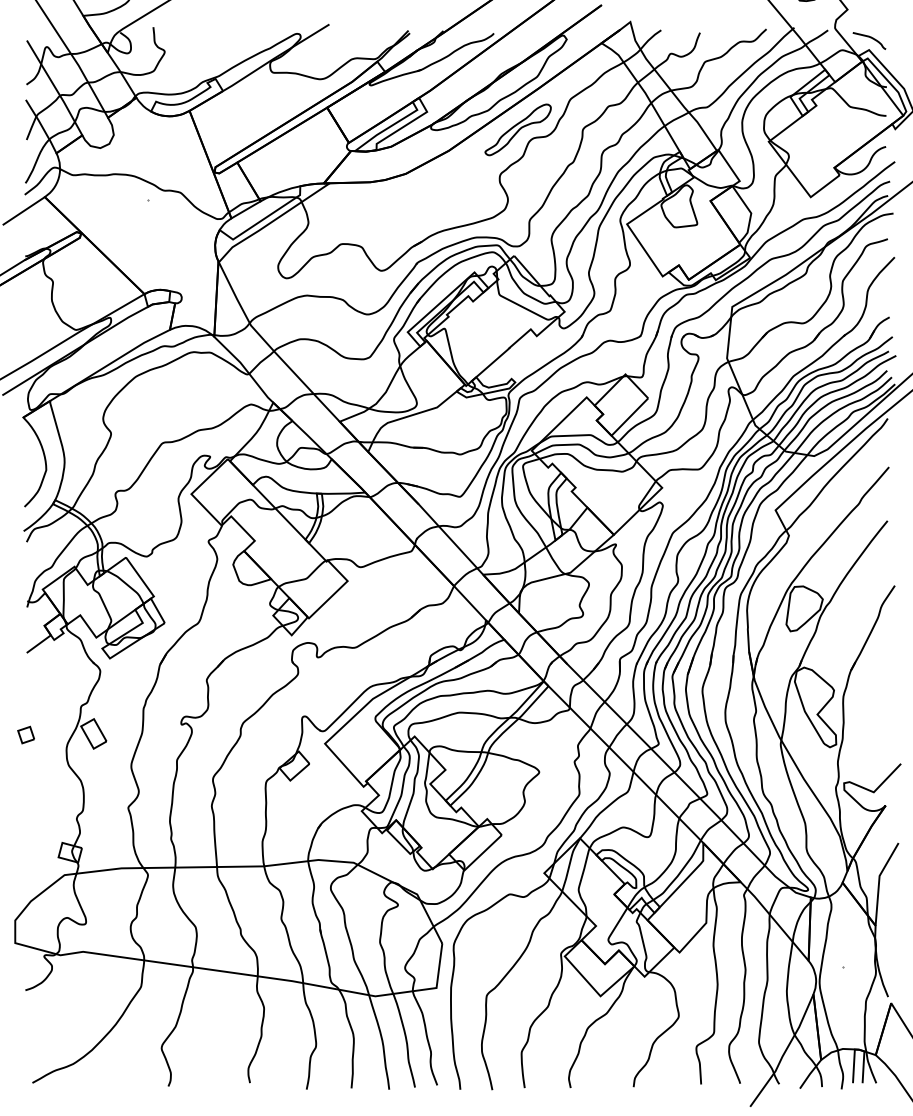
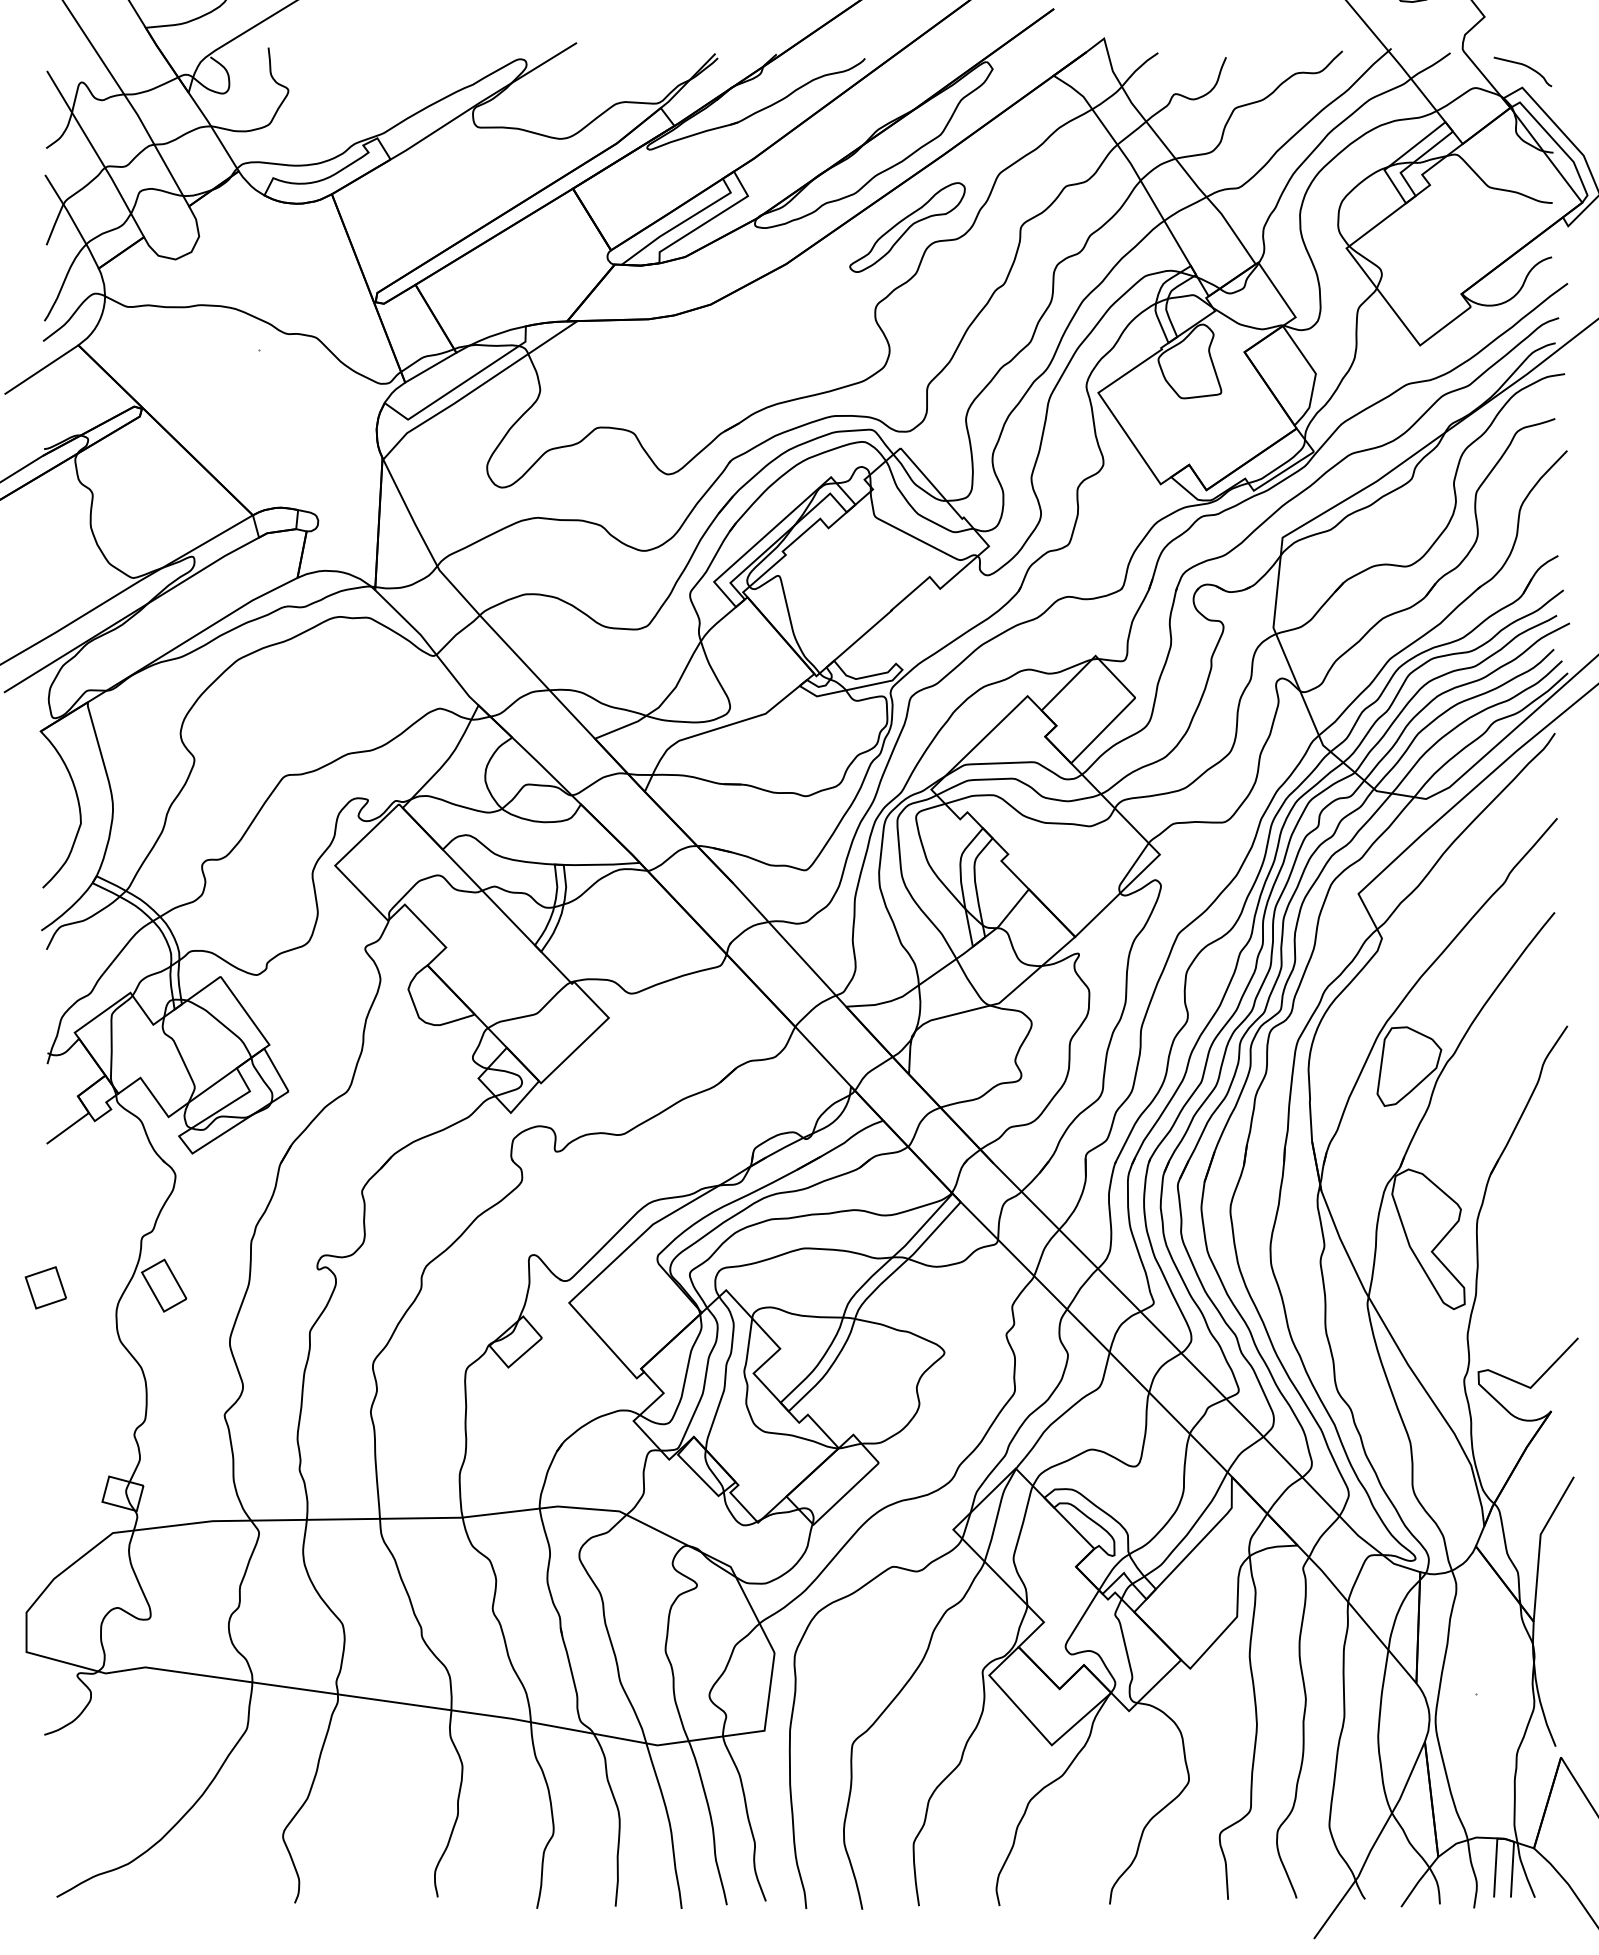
part: (25, 734) -> (44, 1286), size x1.43

